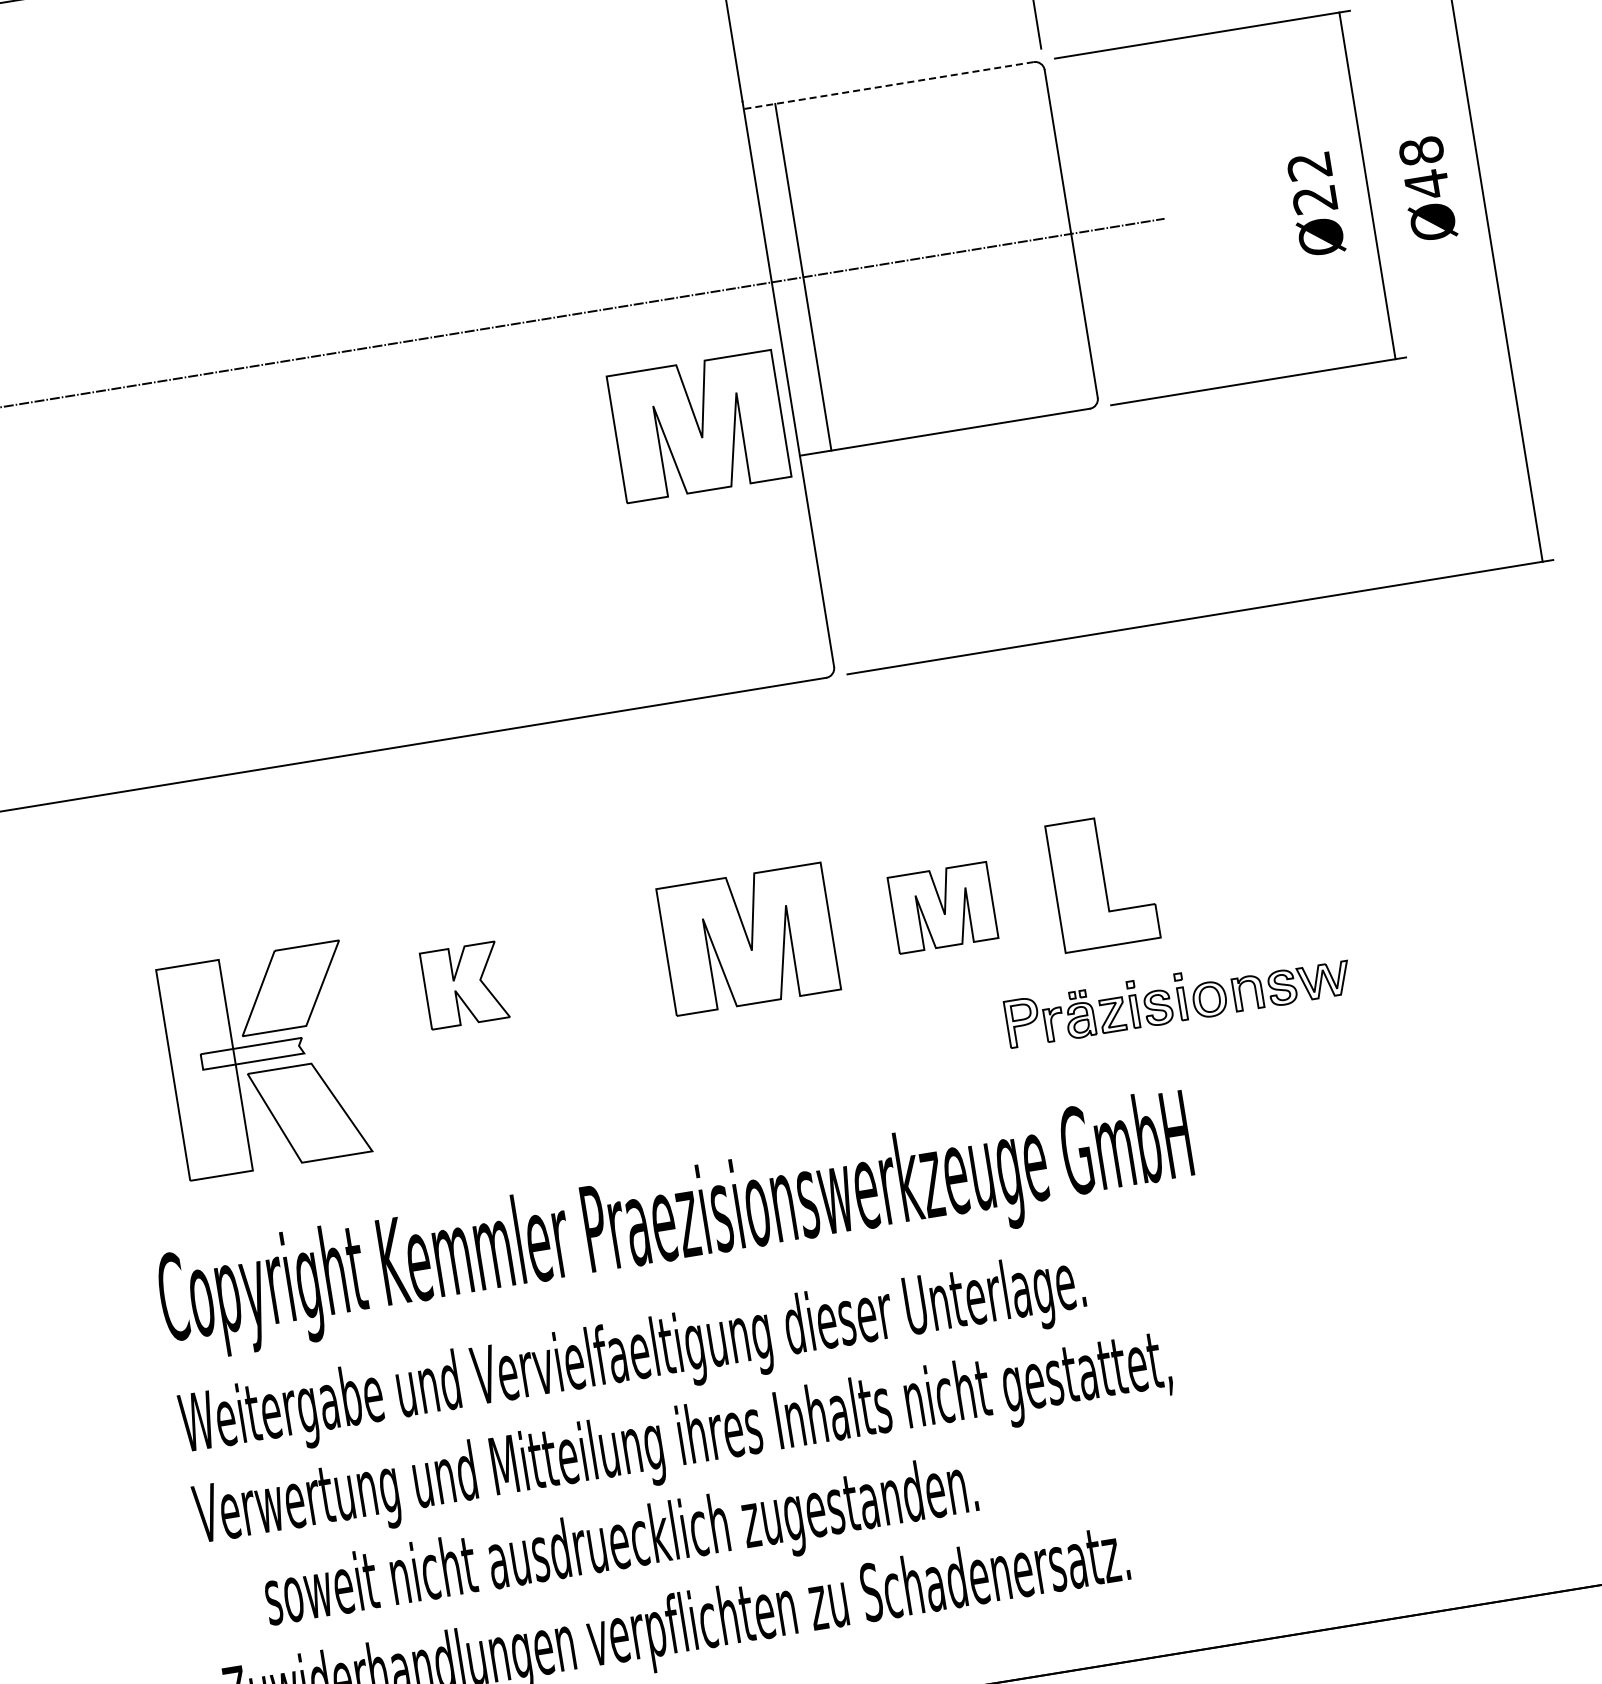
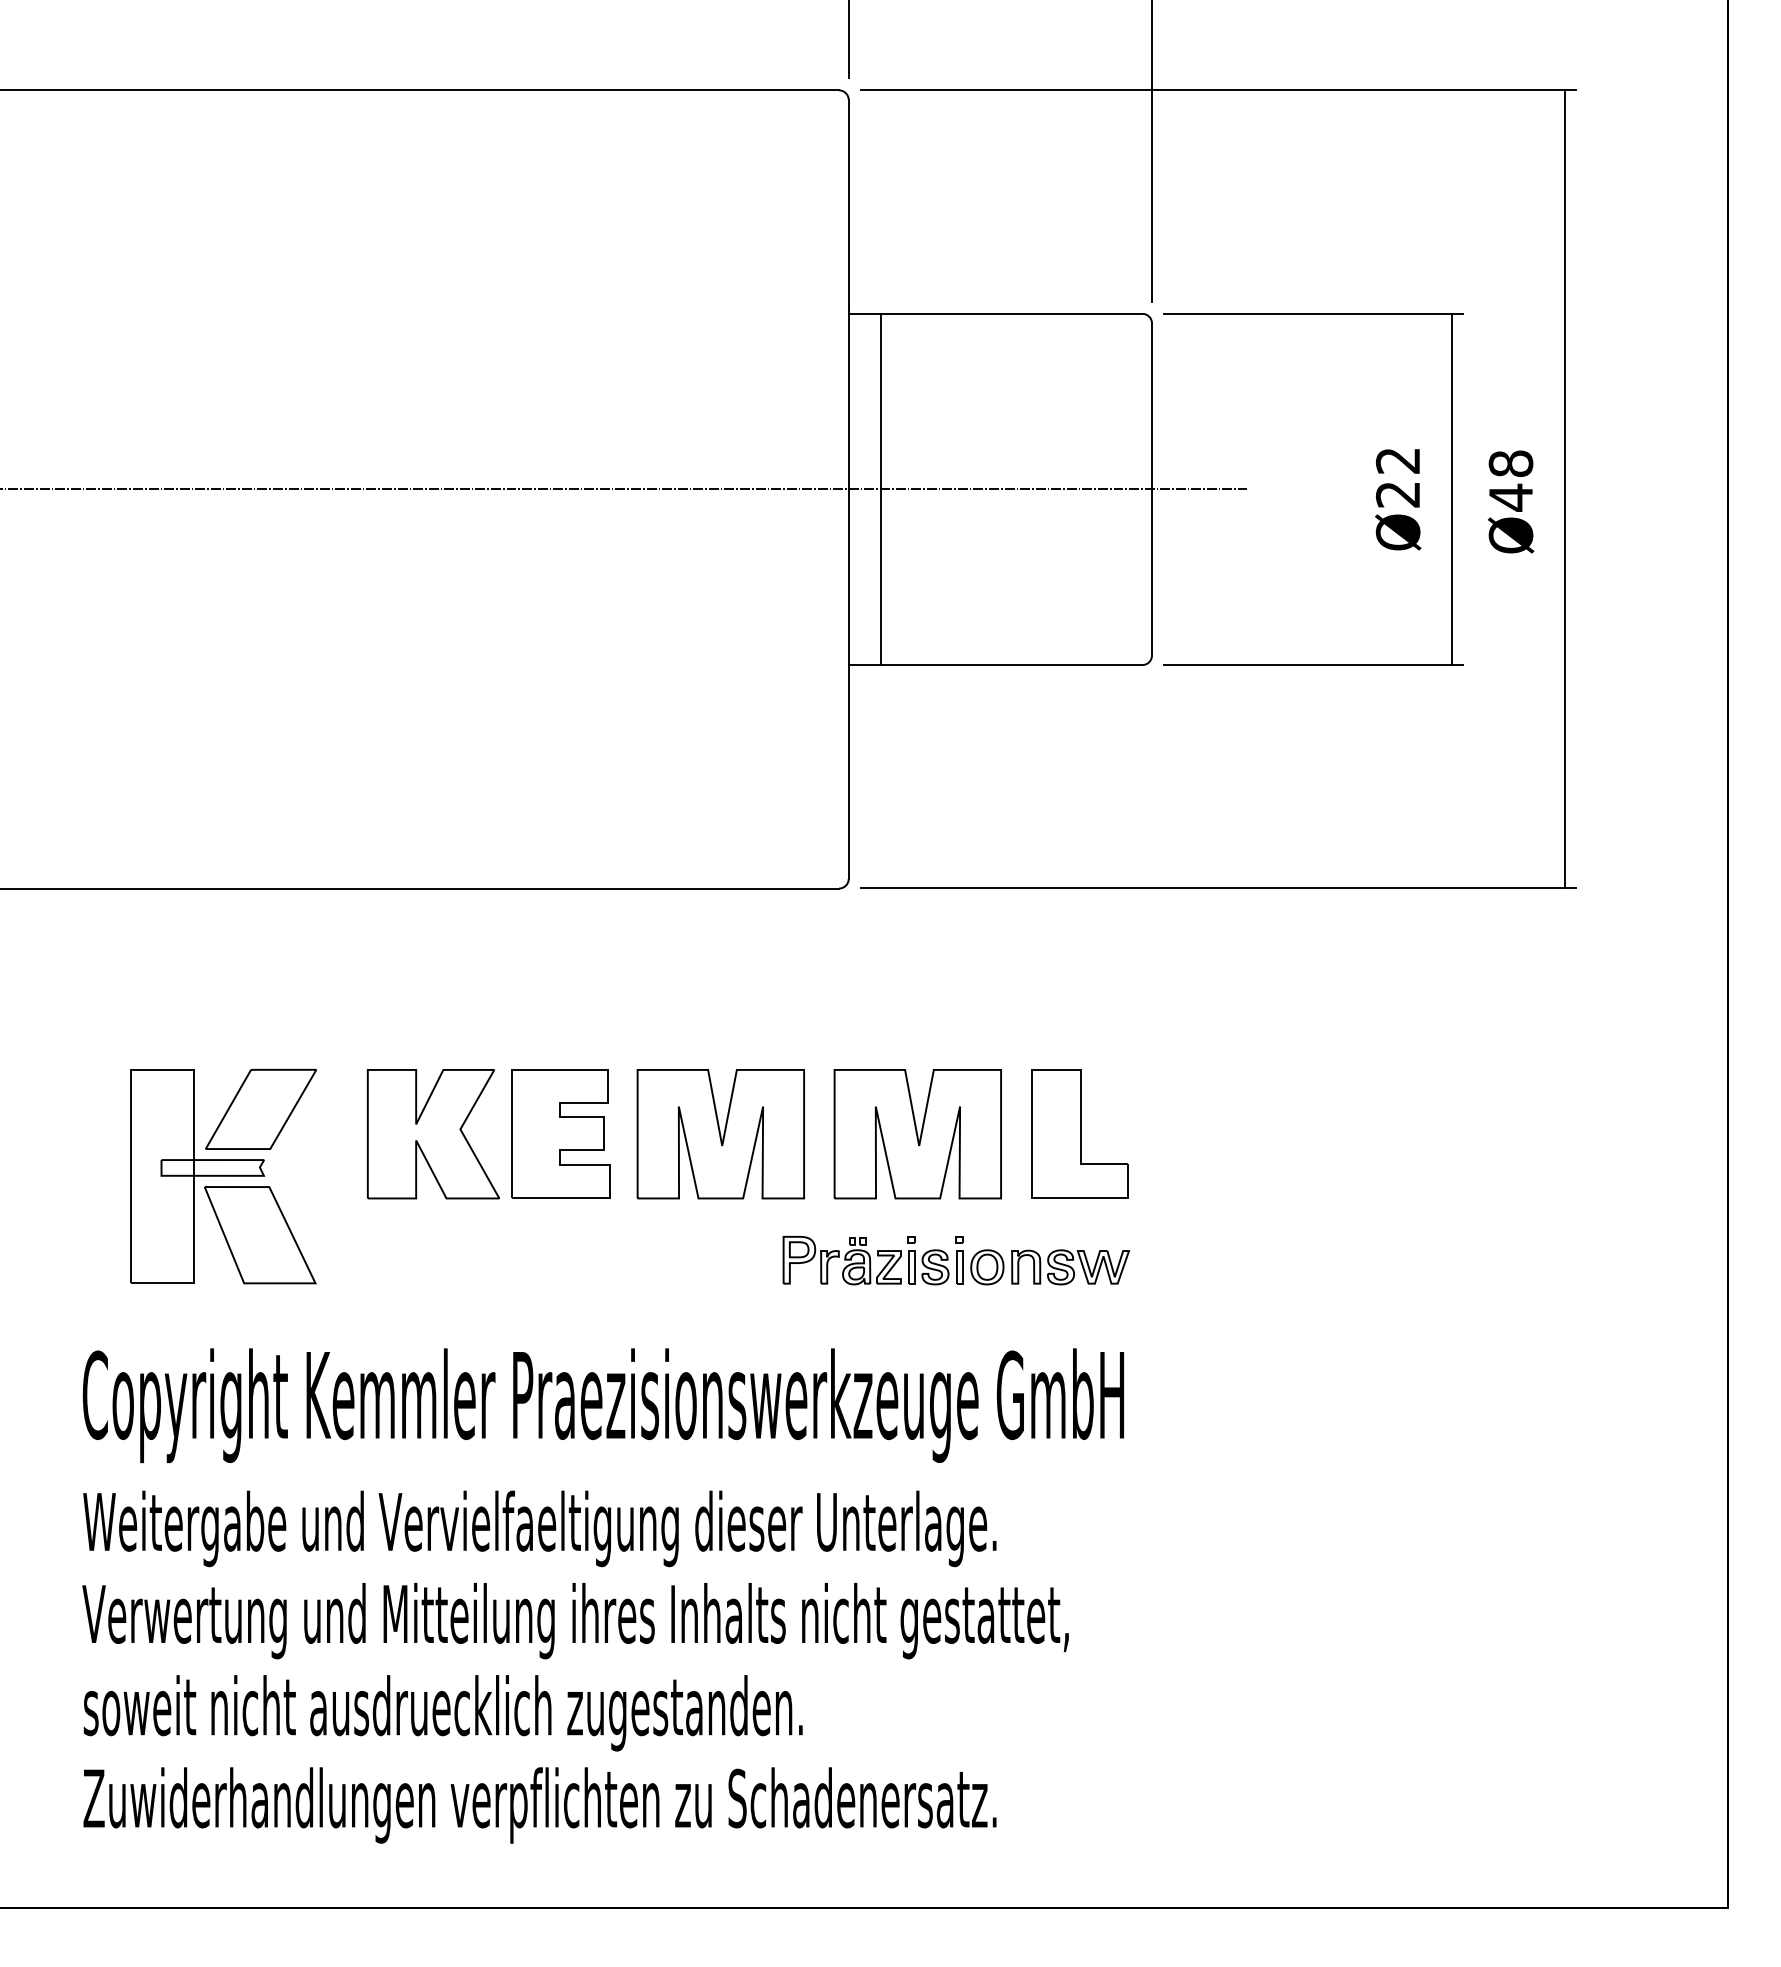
line: (888, 85) -> (995, 313), dashed -> solid
part: (698, 426) -> (753, 620), removed
part: (942, 908) -> (917, 1134), size x1.67
part: (590, 964) -> (560, 1133), added
part: (464, 985) -> (432, 1134), size x1.67
part: (1178, 997) -> (956, 1260), moved
text: (620, 1546) -> (442, 1713), moved

